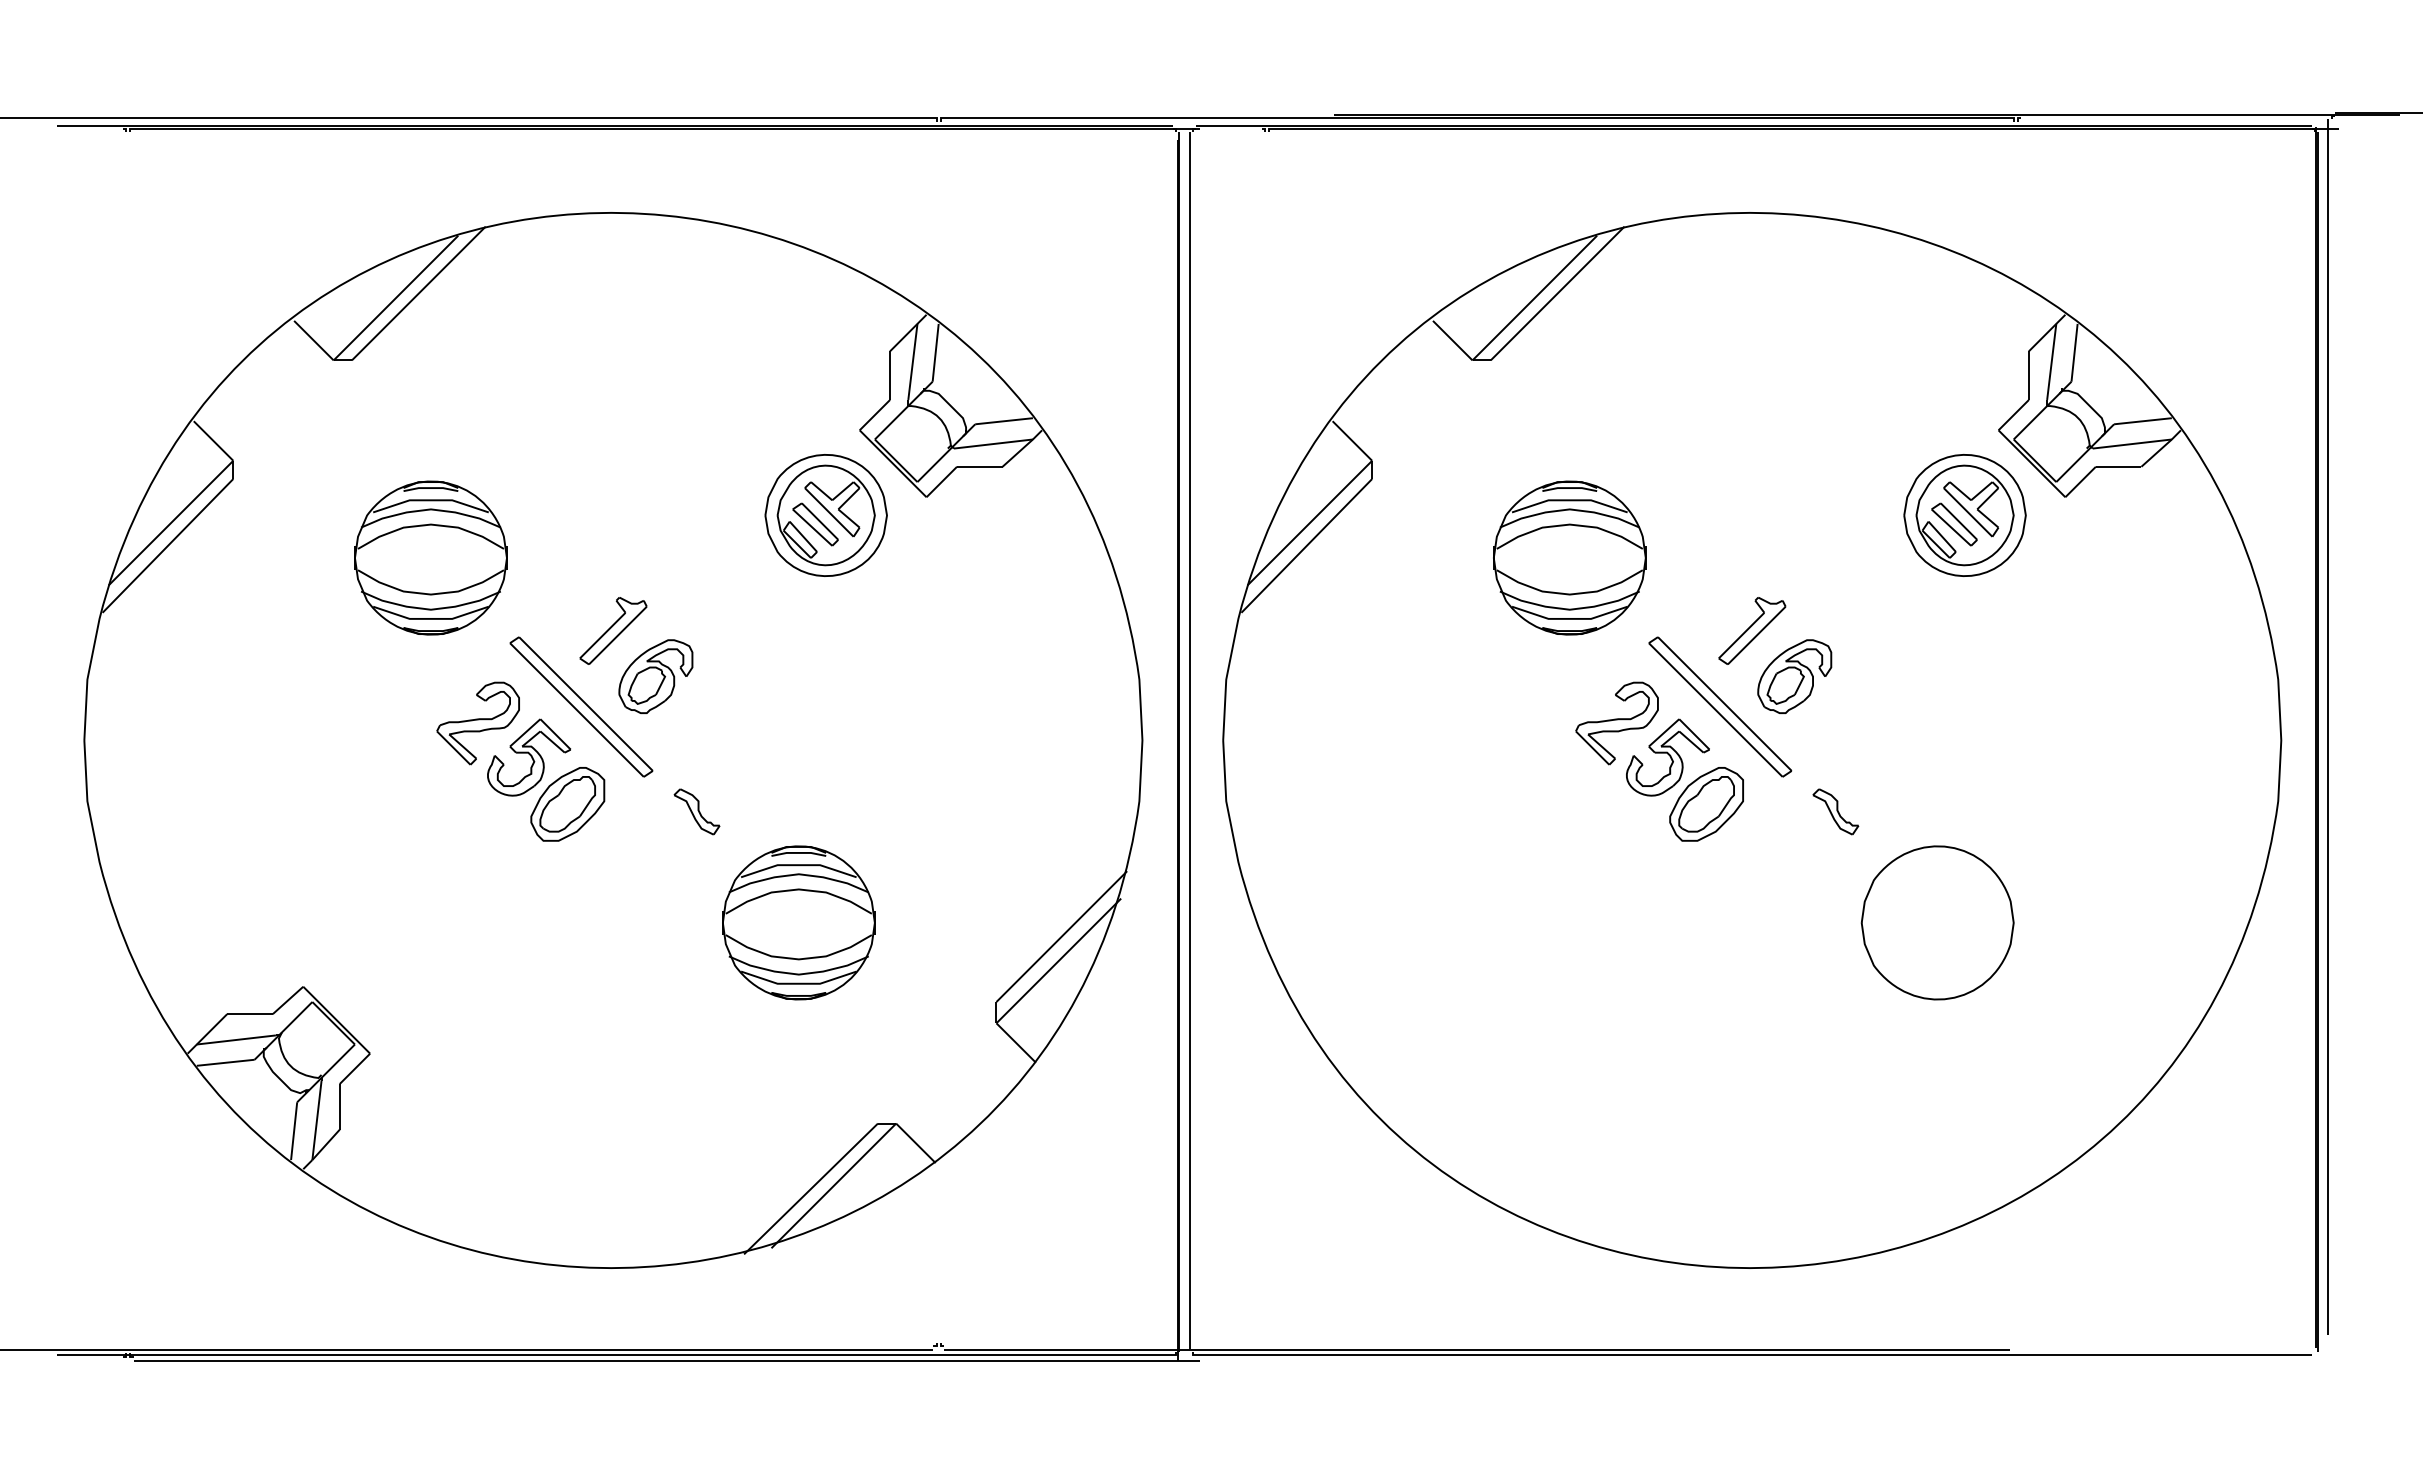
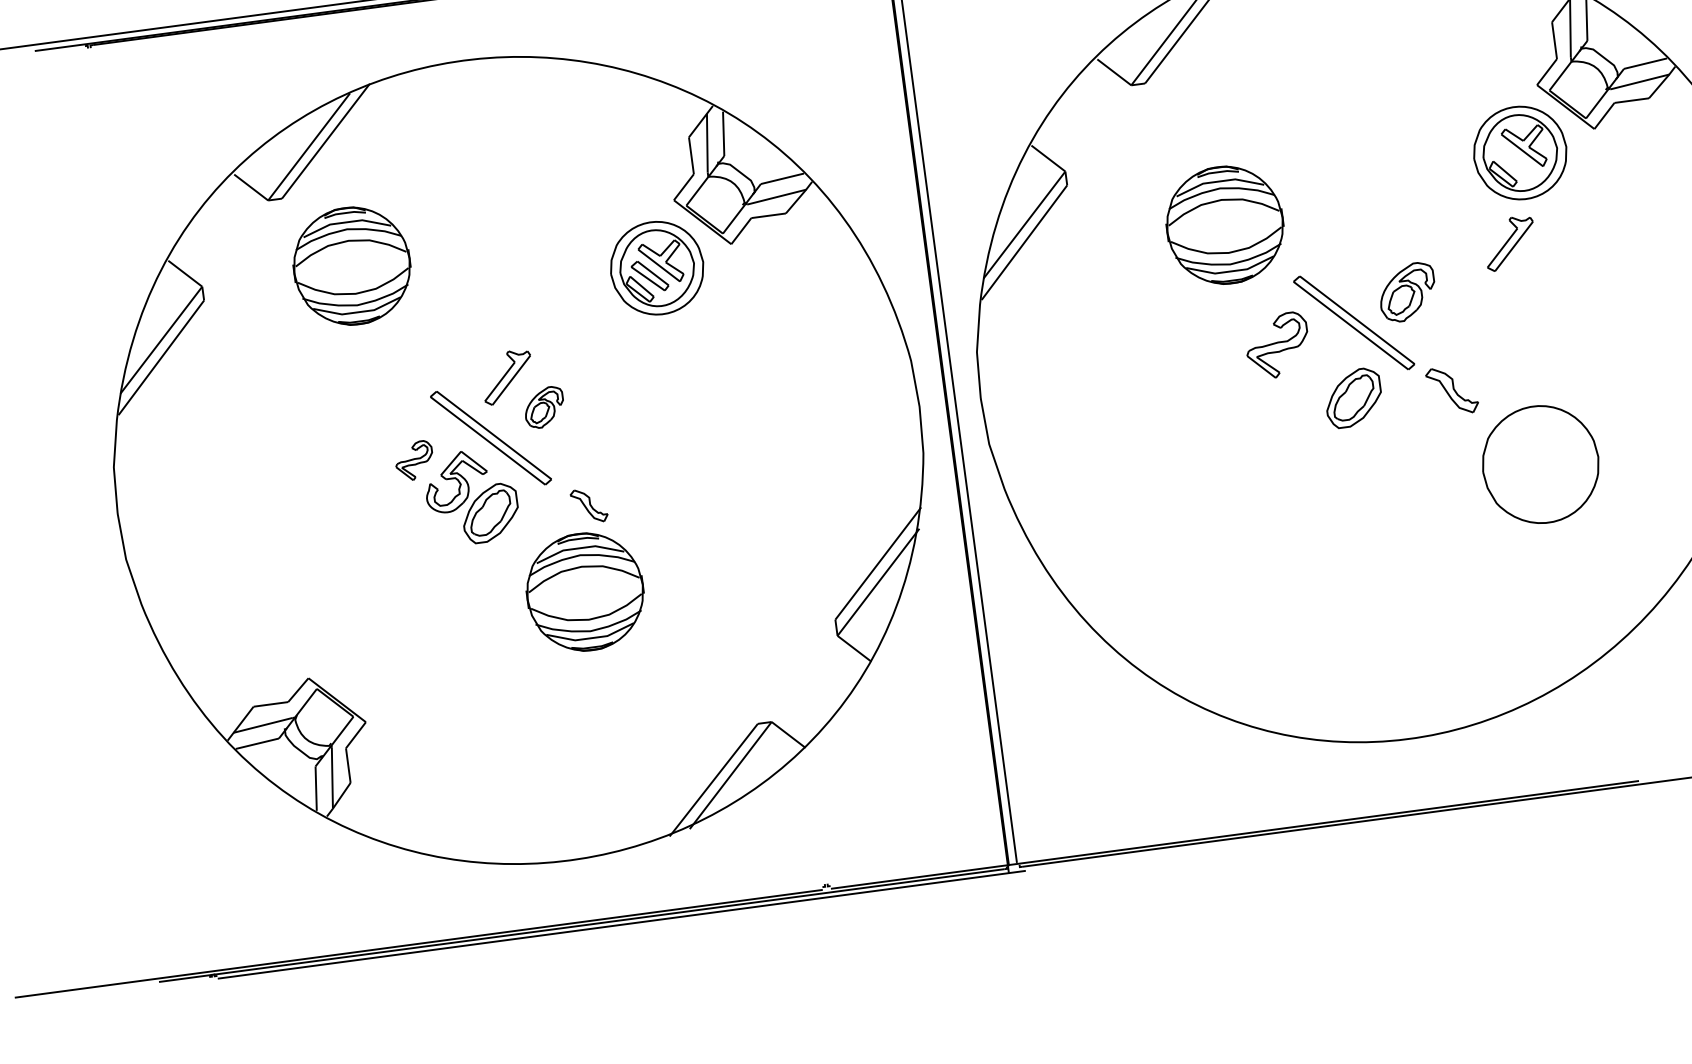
part: (1954, 524) -> (1513, 160), removed
part: (430, 557) -> (351, 265), moved
part: (1752, 630) -> (1510, 243), moved
part: (655, 676) -> (544, 407), size x0.7
part: (477, 723) -> (413, 461), size x0.6
part: (1667, 757) -> (1319, 366), removed
part: (1835, 811) -> (1452, 390), size x1.4
part: (798, 922) -> (584, 591), moved

